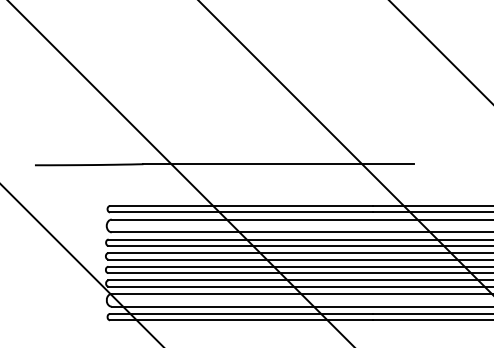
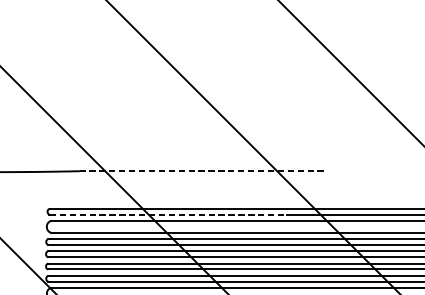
line: (278, 164) -> (201, 171), solid -> dashed
line: (242, 212) -> (169, 214), solid -> dashed

